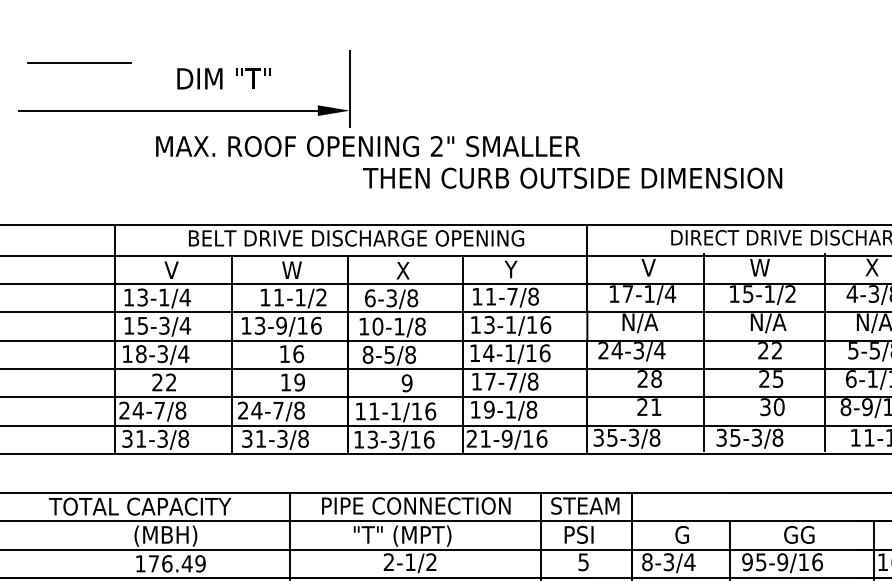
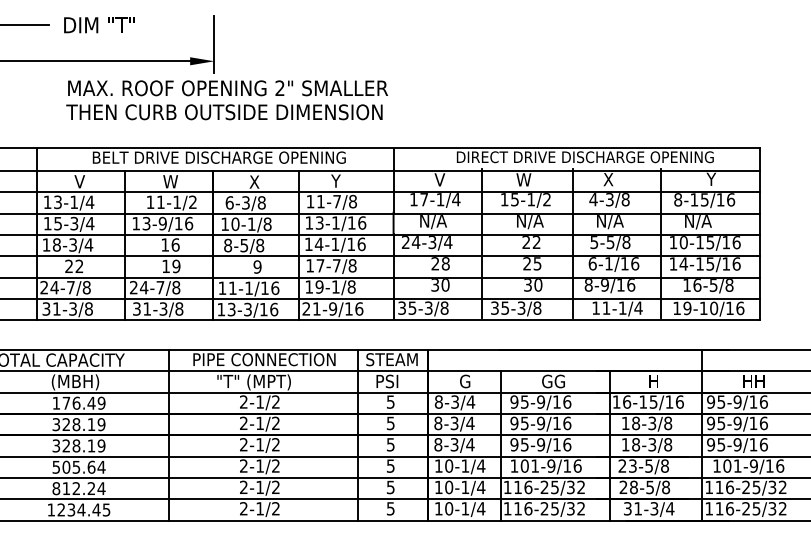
text: (224, 79) -> (99, 25), moved
text: (572, 178) -> (224, 112), moved
text: (649, 407) -> (440, 285), 21 -> 30

